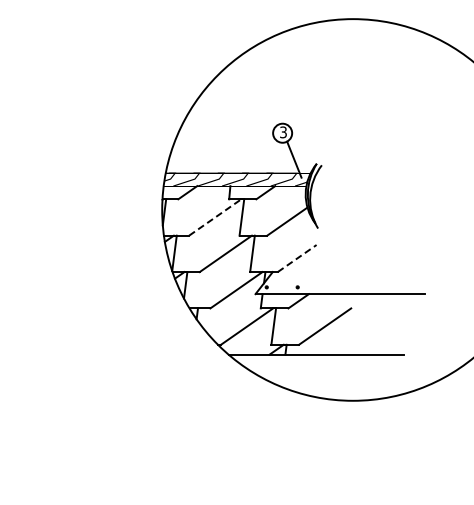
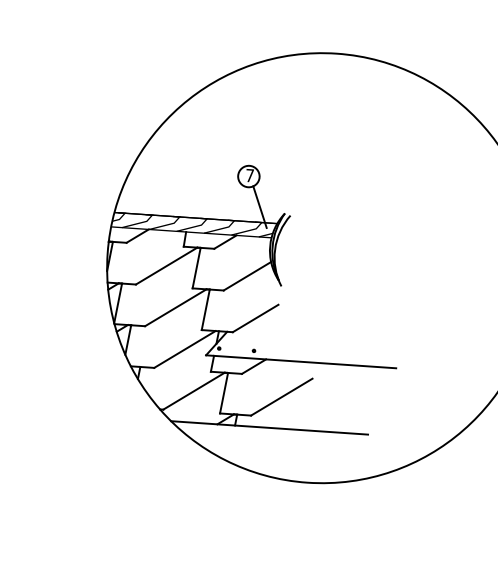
text: (283, 132) -> (249, 175), 3 -> 7
line: (215, 217) -> (166, 266), dashed -> solid
line: (297, 258) -> (255, 318), dashed -> solid

